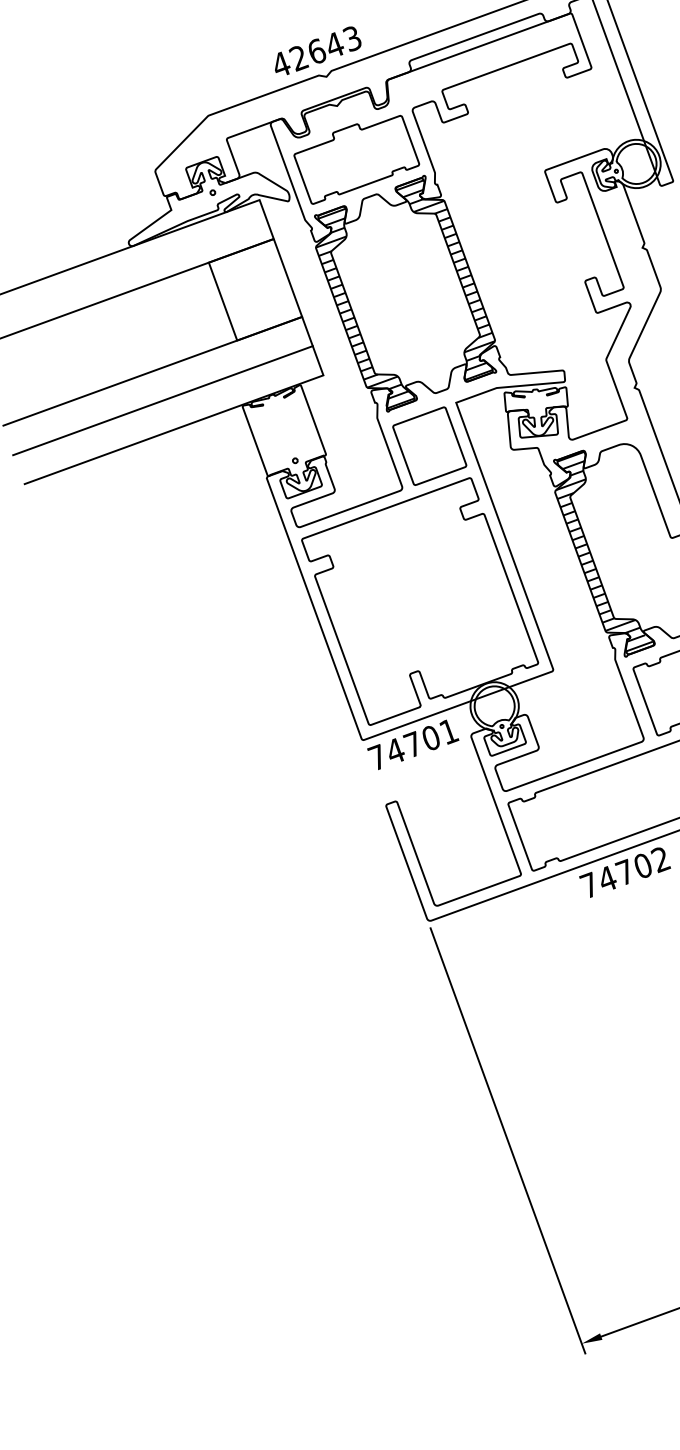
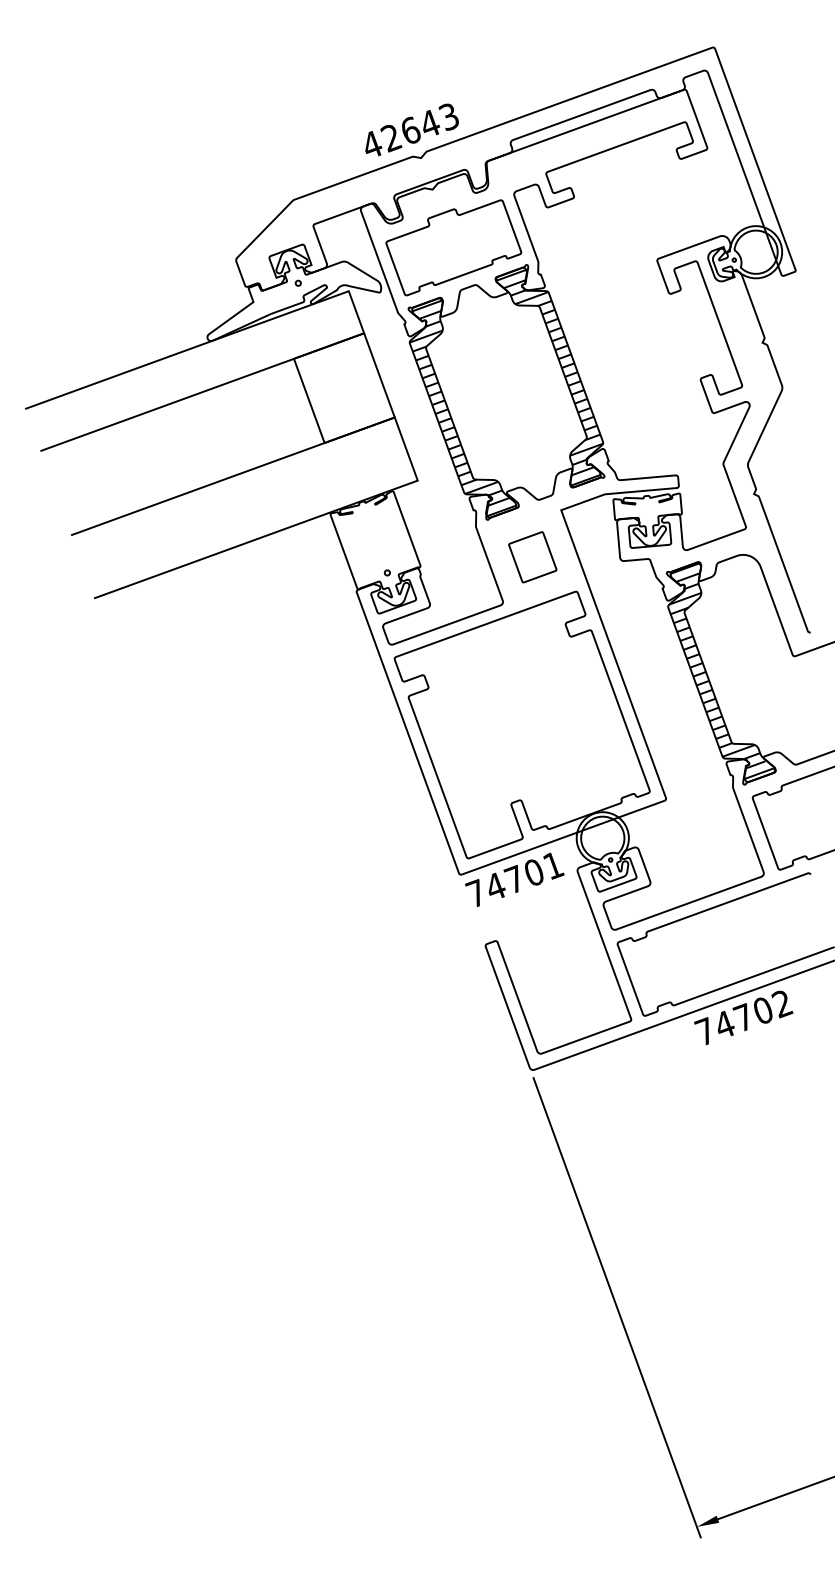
line: (163, 400) -> (244, 507), removed
part: (429, 446) -> (532, 557), size x0.6

